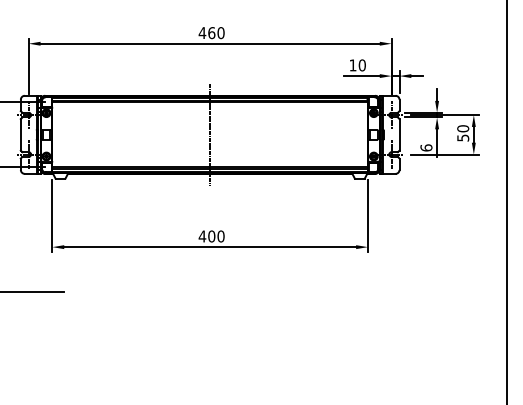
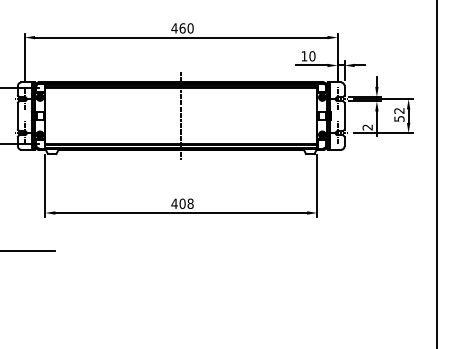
text: (463, 128) -> (399, 110), 50 -> 52
text: (426, 147) -> (367, 127), 6 -> 2
text: (220, 236) -> (190, 203), 400 -> 408

